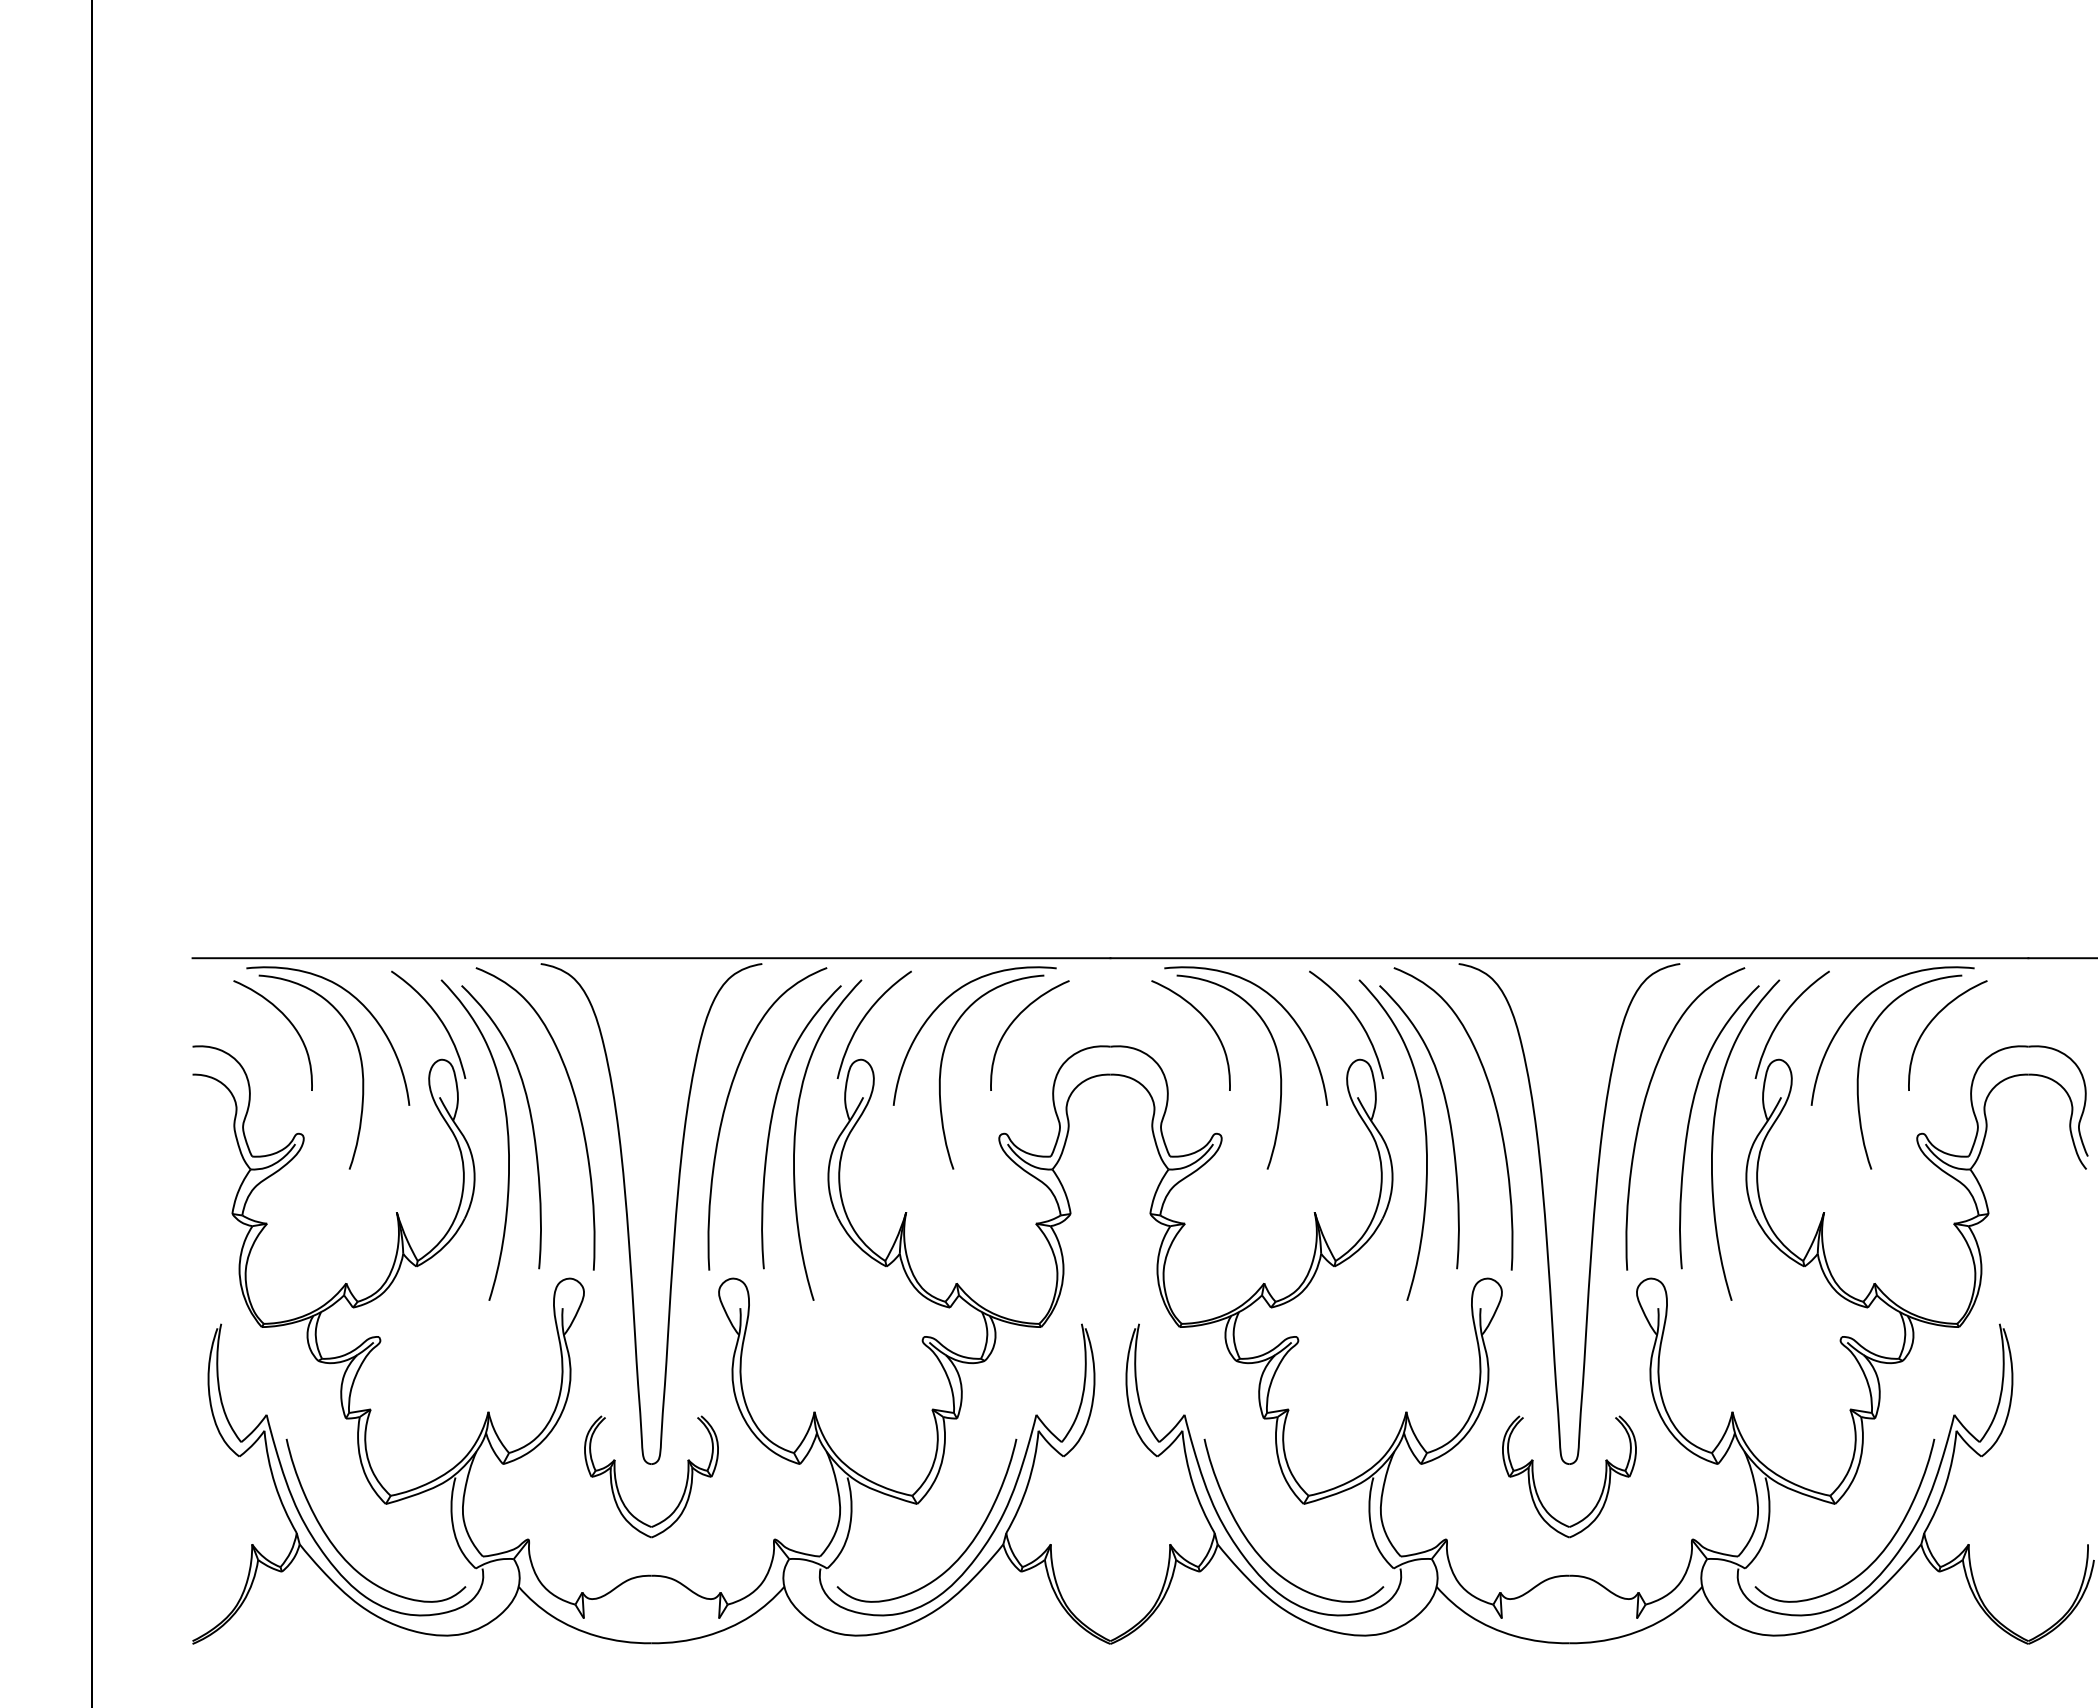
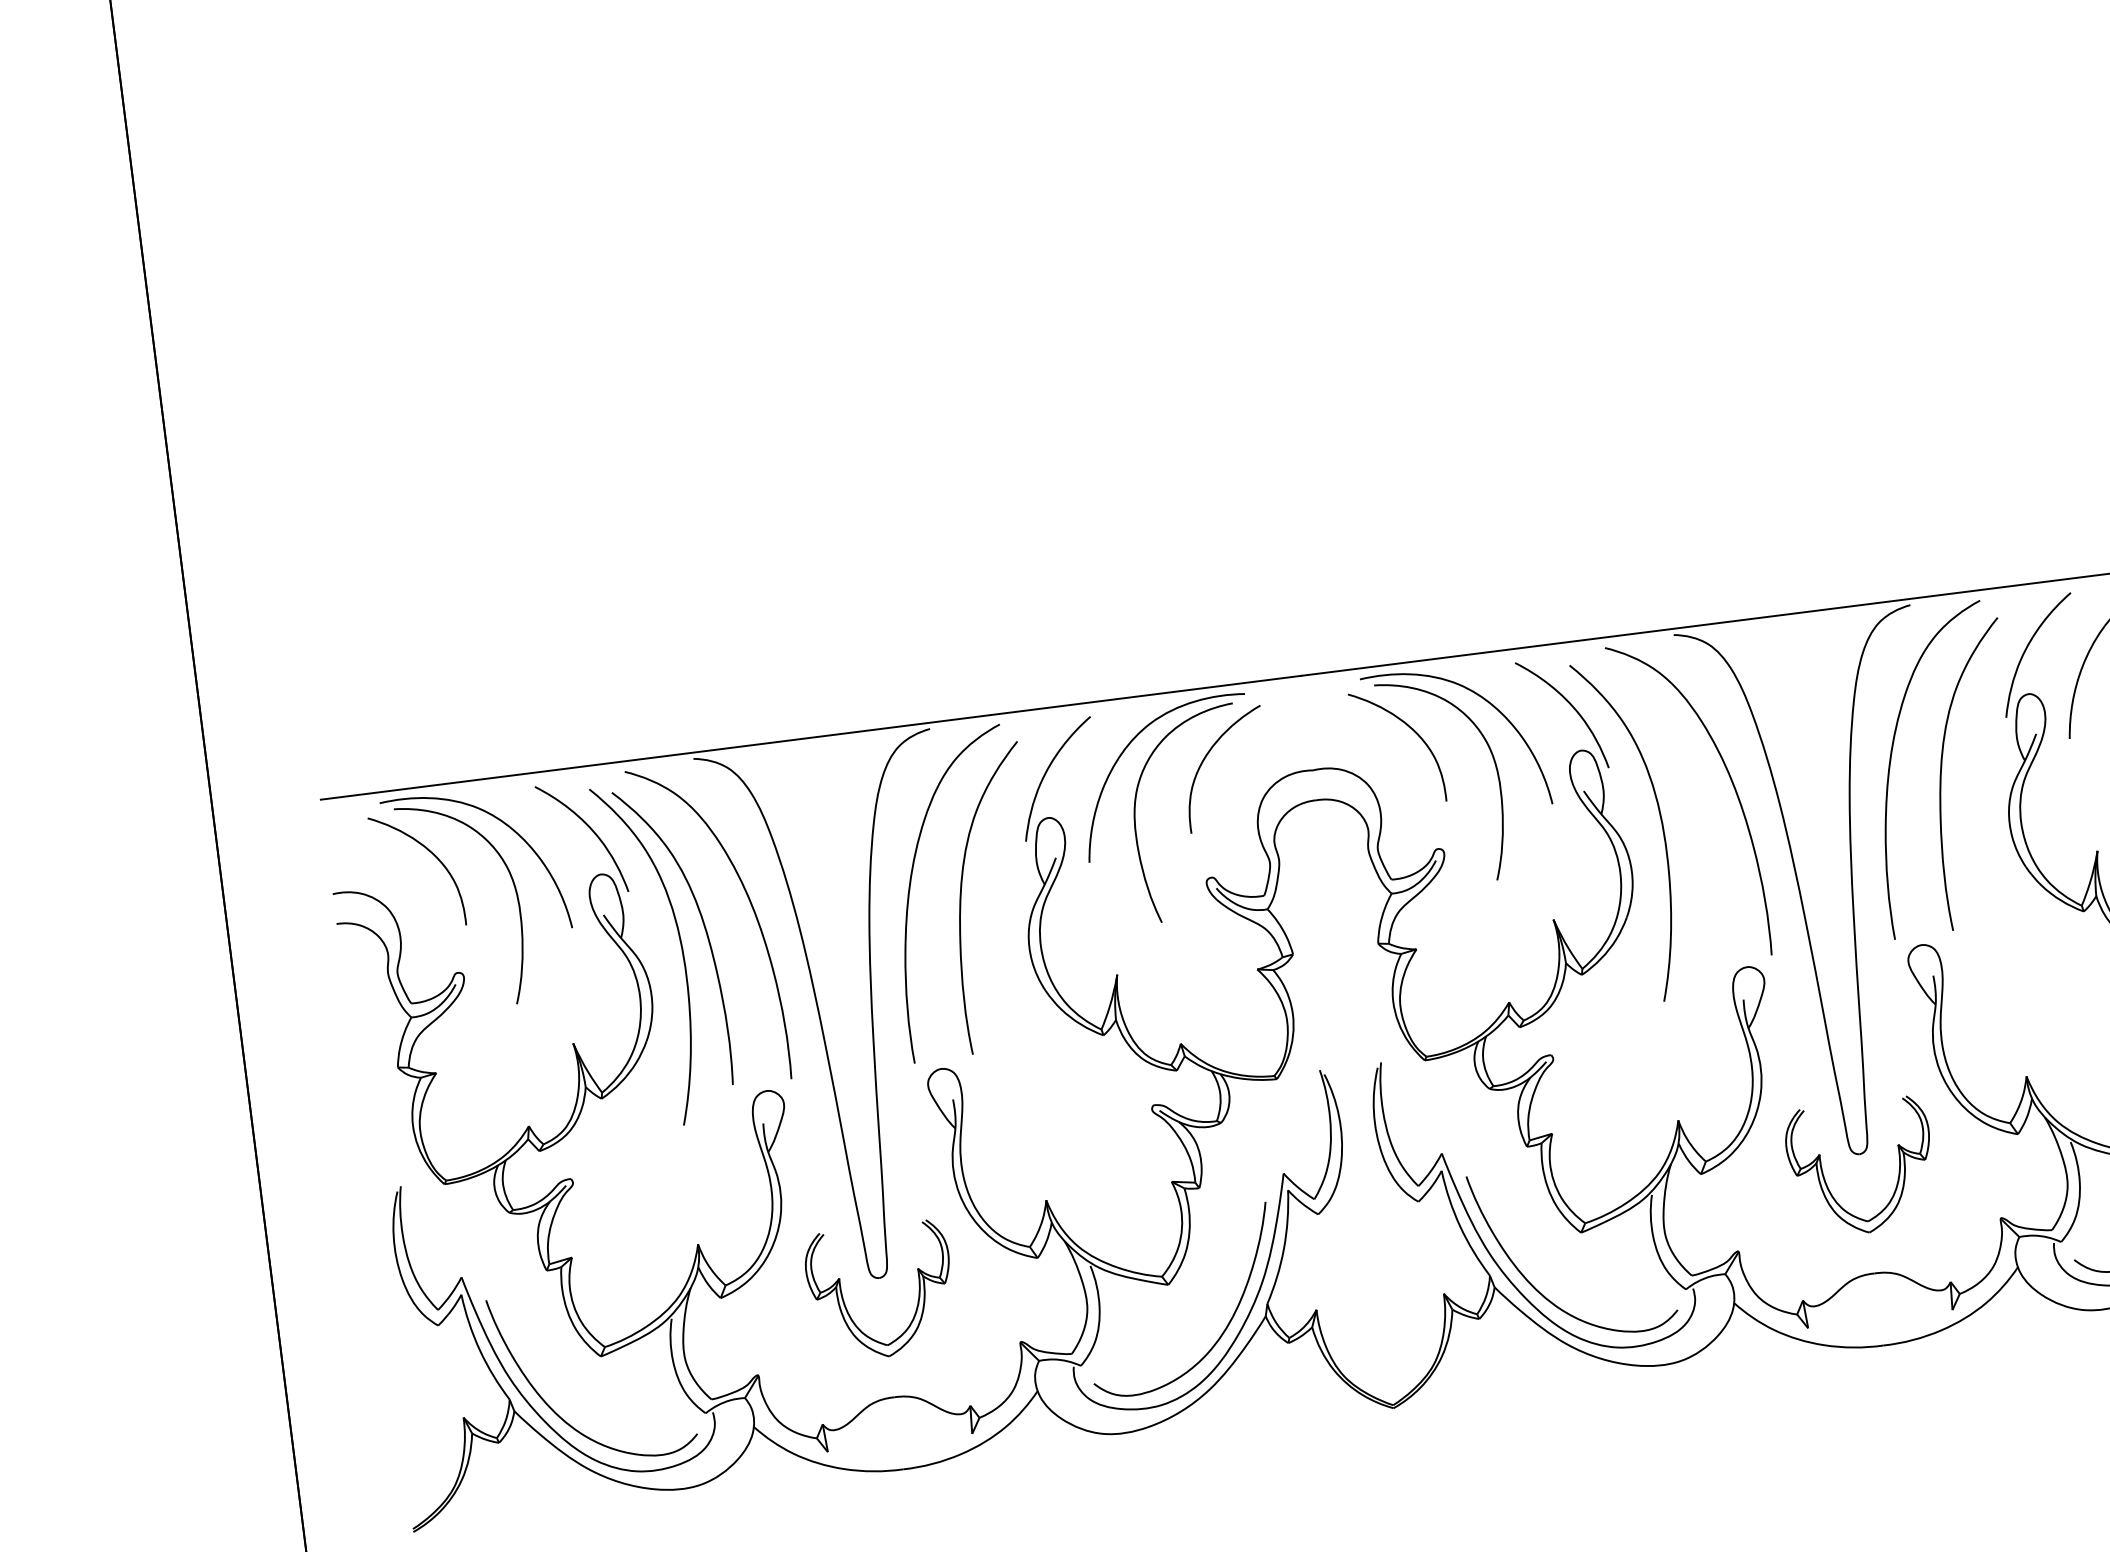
curve: (1448, 1120) -> (1683, 803), removed
curve: (795, 1139) -> (989, 911), removed
curve: (1713, 1139) -> (1969, 788), removed

